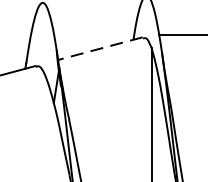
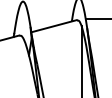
line: (99, 49) -> (53, 26), dashed -> solid

